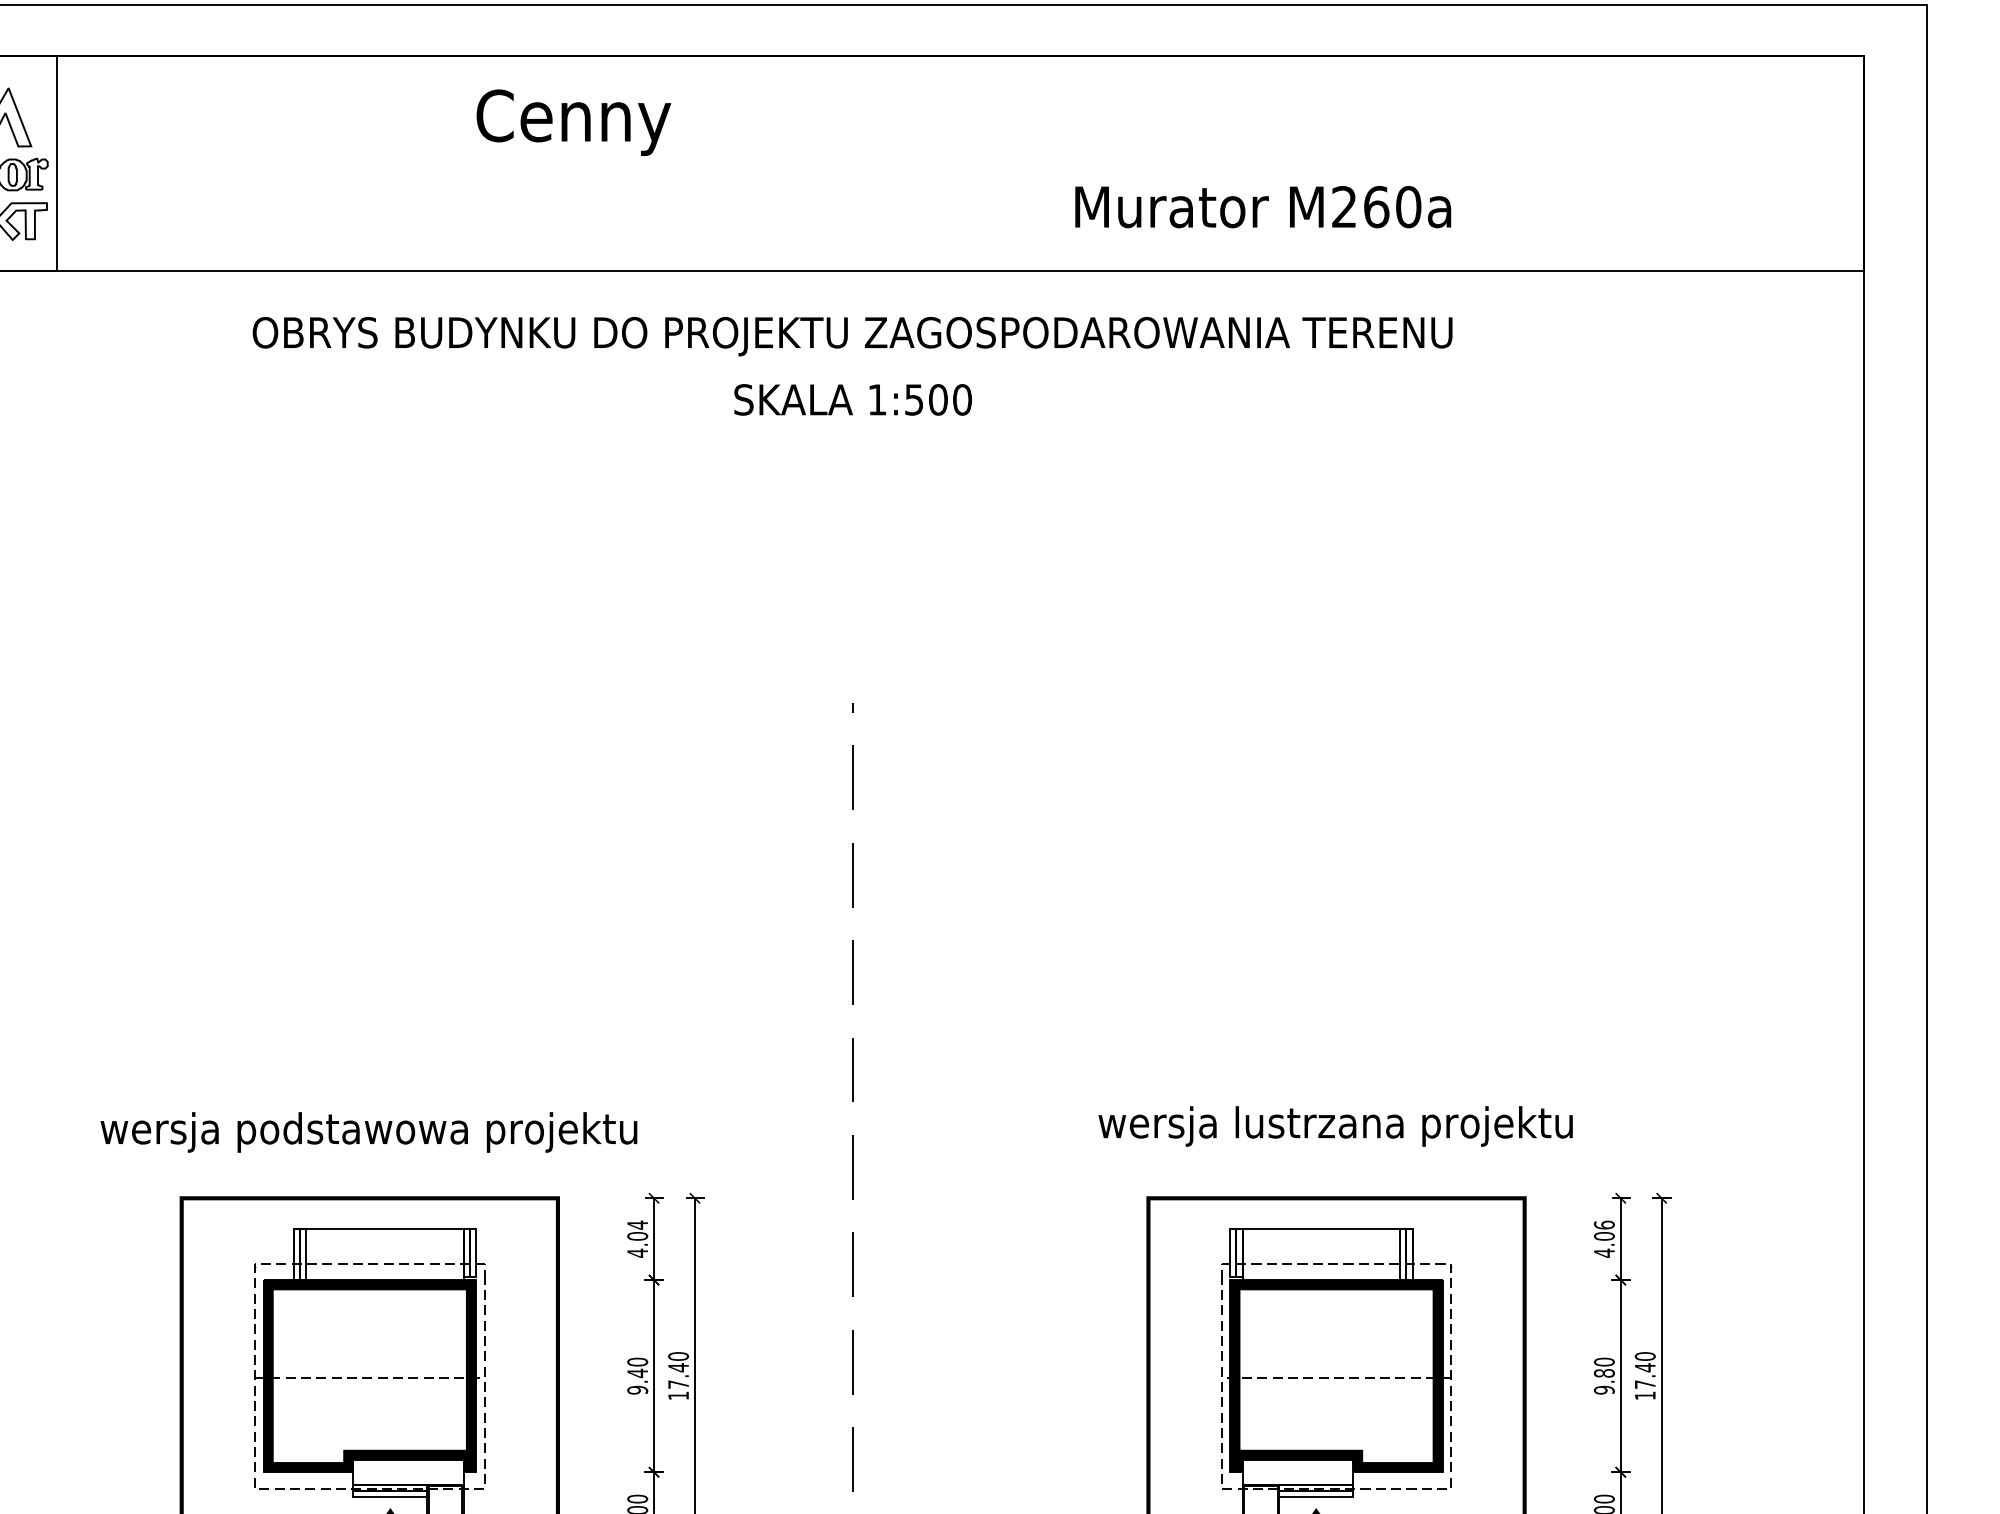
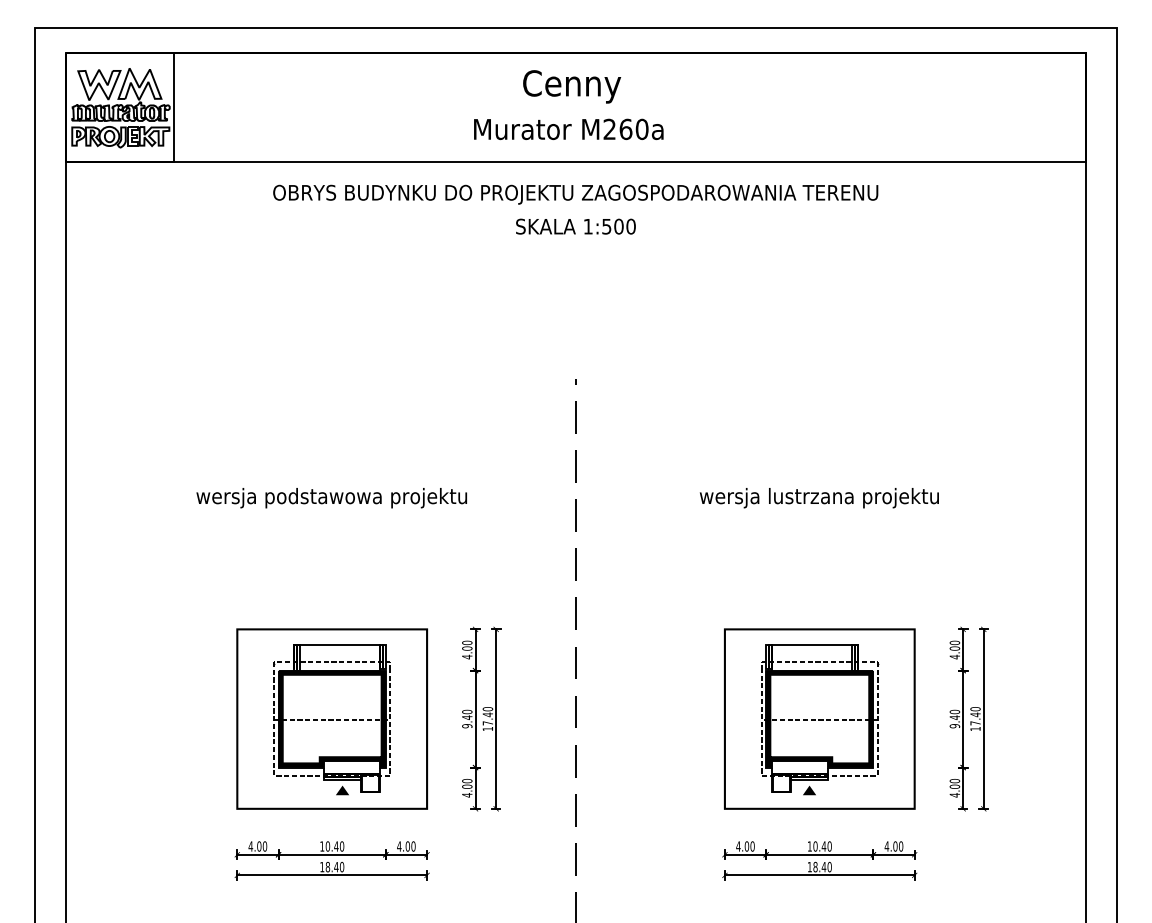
text: (574, 121) -> (572, 86), moved
text: (1262, 205) -> (568, 128), moved
text: (1333, 1127) -> (818, 498), moved
text: (368, 1133) -> (331, 498), moved
text: (638, 1224) -> (467, 642), 4.04 -> 4.00
text: (1603, 1224) -> (954, 642), 4.06 -> 4.00
text: (1603, 1372) -> (954, 717), 9.80 -> 9.40

